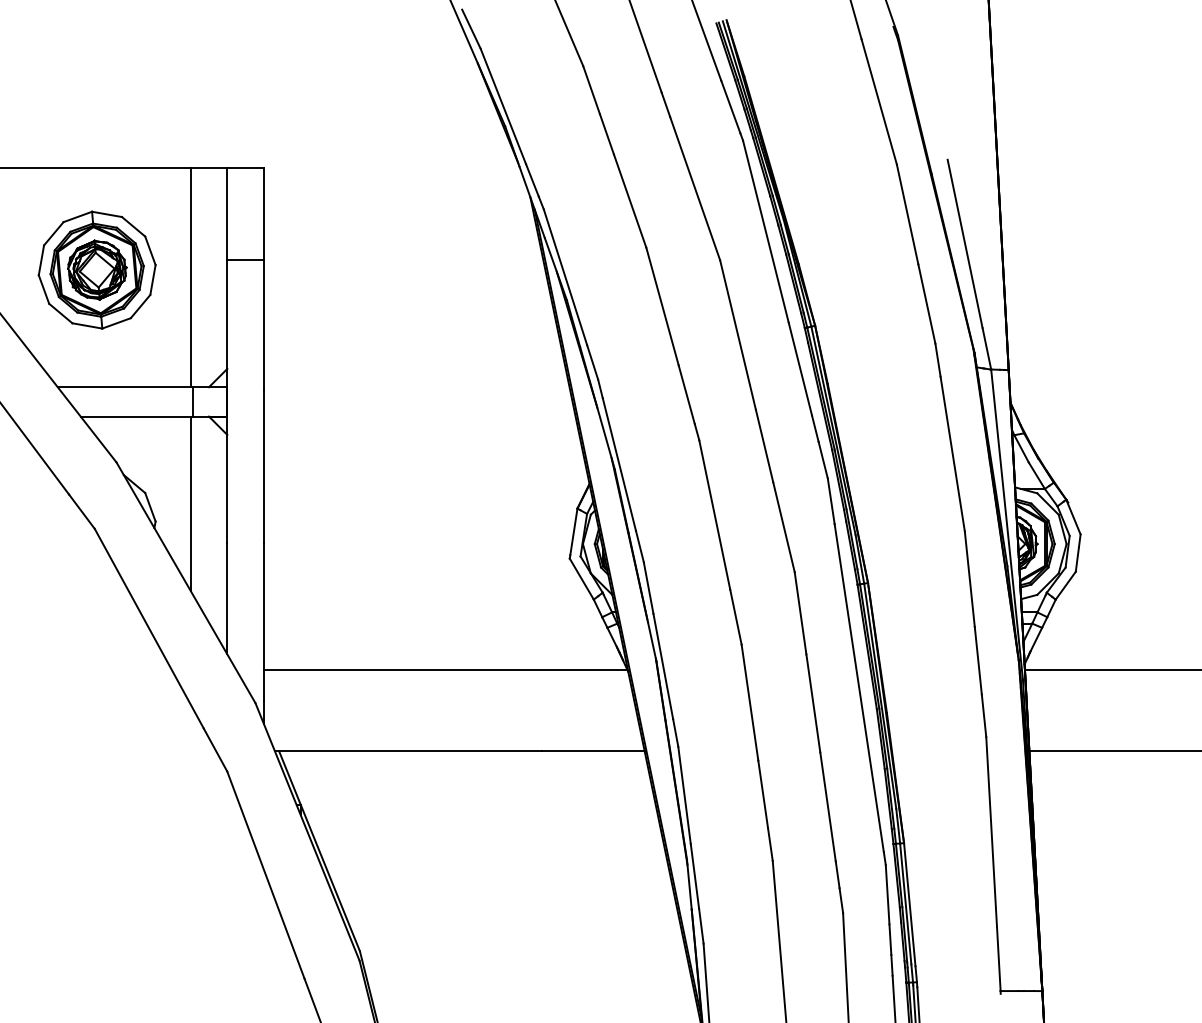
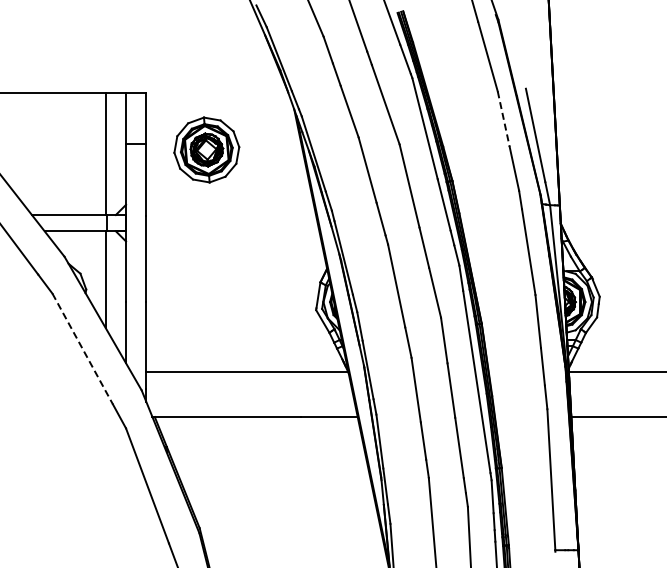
line: (907, 215) -> (503, 119), solid -> dashed
part: (96, 269) -> (206, 149), moved
line: (148, 629) -> (82, 349), solid -> dashed

